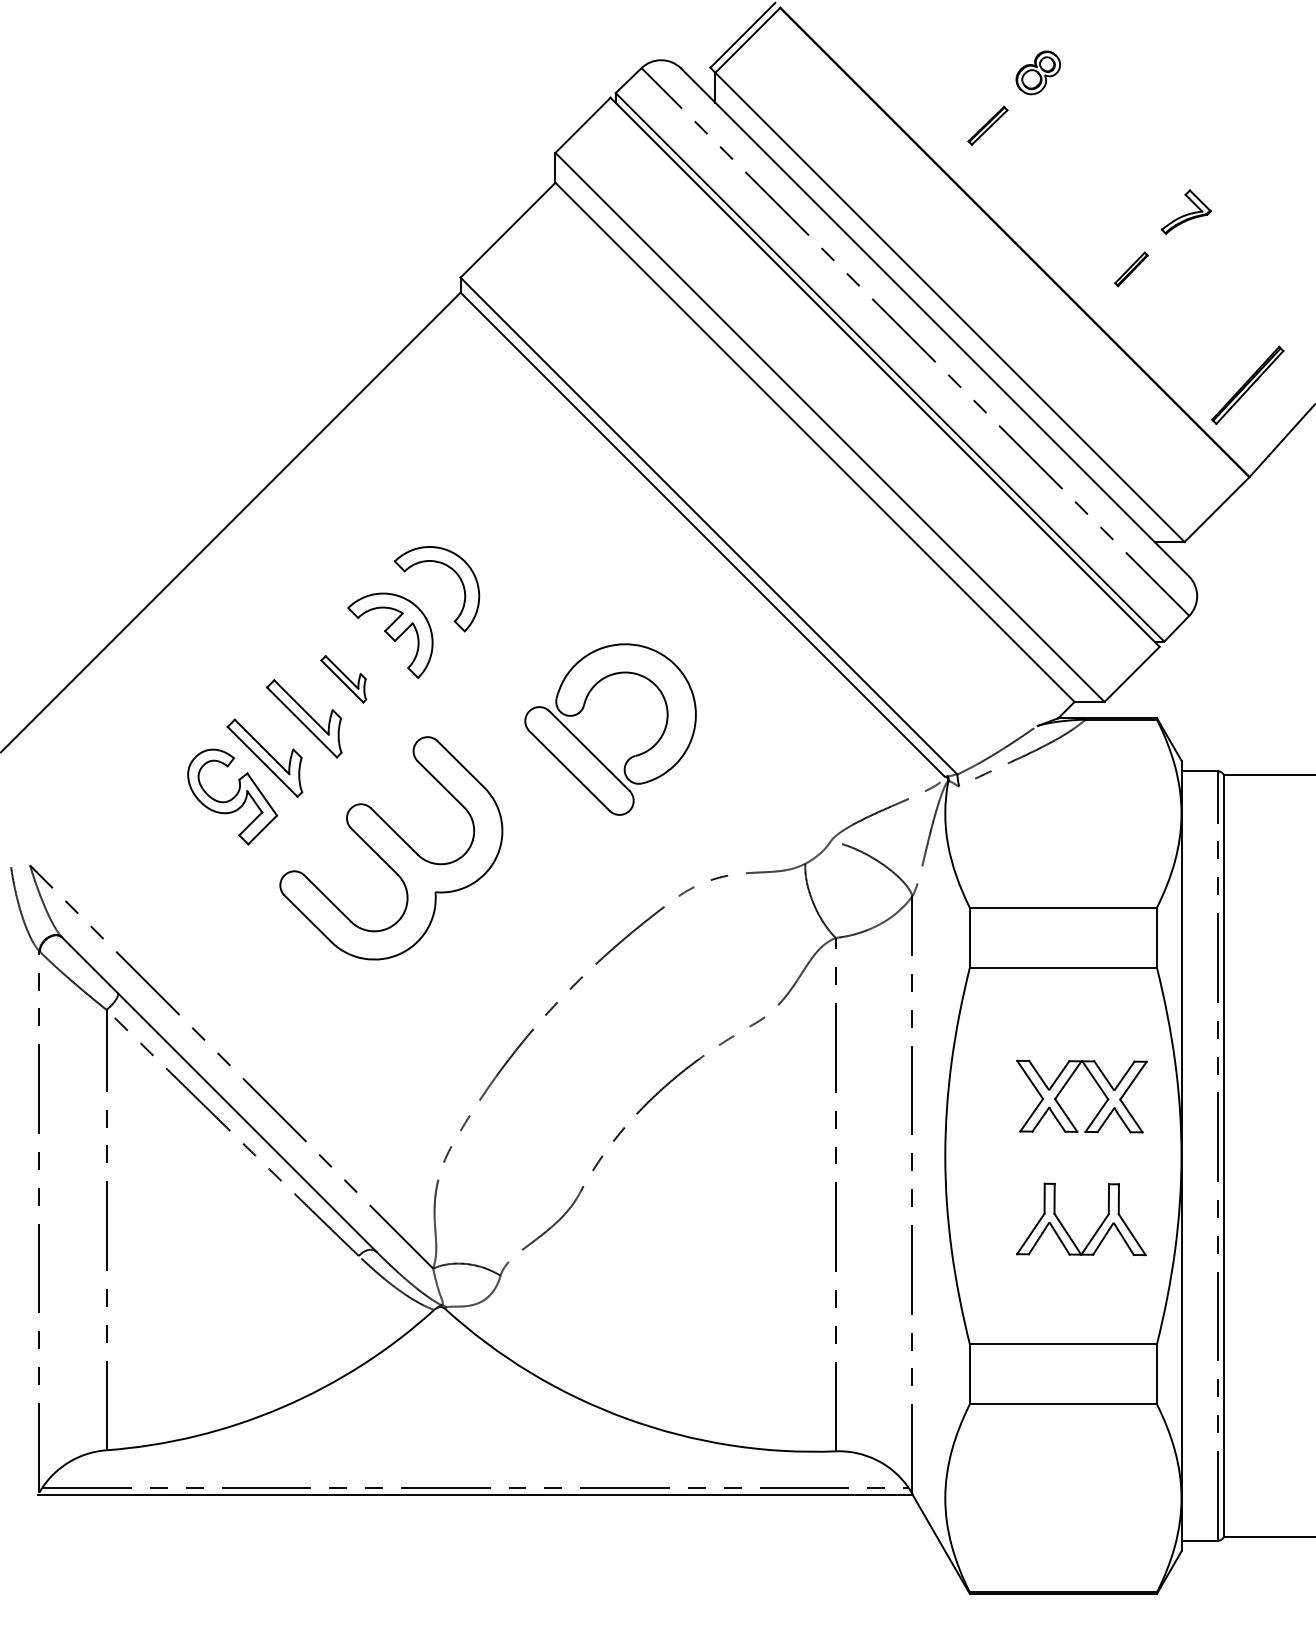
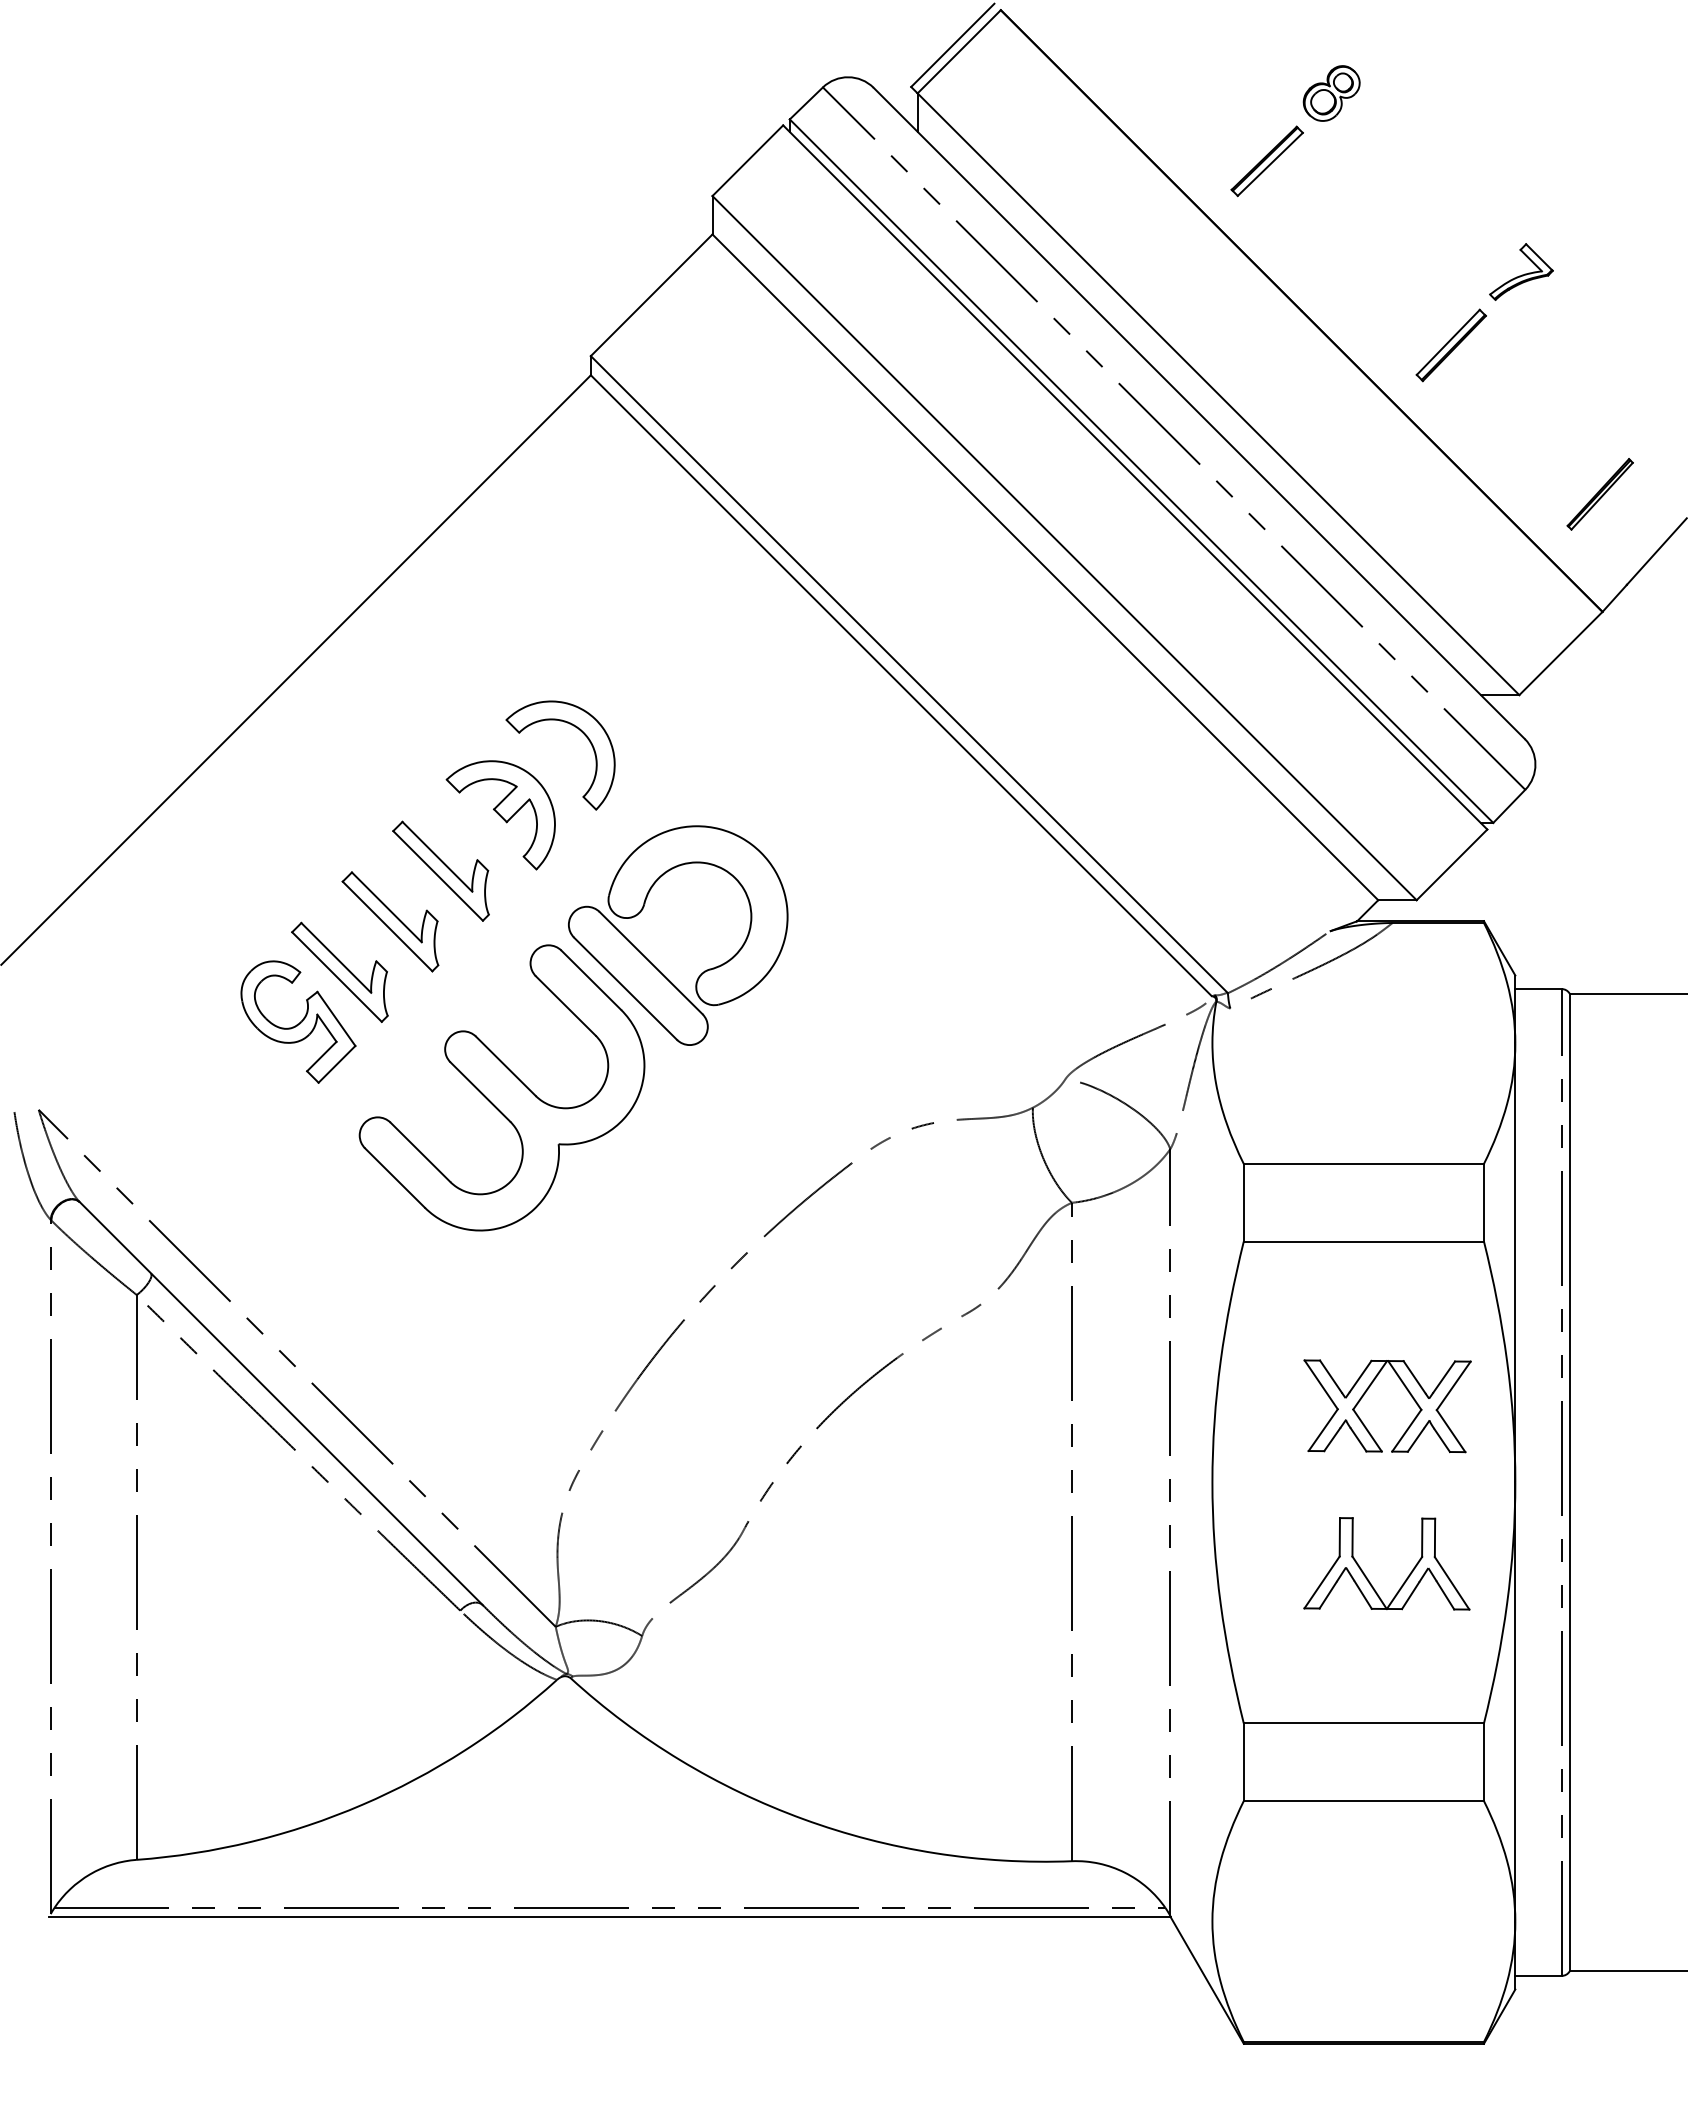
part: (987, 125) -> (1266, 161), size x1.43
part: (1130, 269) -> (1450, 345), size x1.67
part: (1247, 385) -> (1599, 494), size x0.71
part: (343, 678) -> (440, 870), size x1.67
part: (589, 750) -> (651, 962), moved

